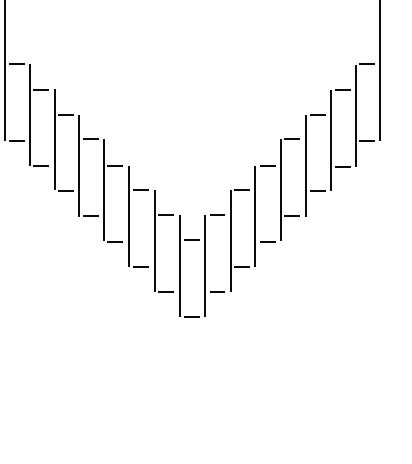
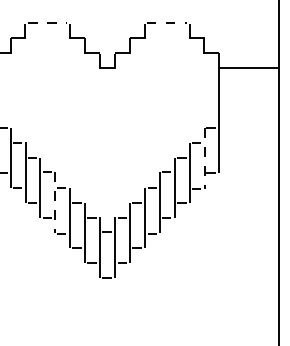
line: (355, 115) -> (204, 158), solid -> dashed
line: (104, 191) -> (55, 203), solid -> dashed

